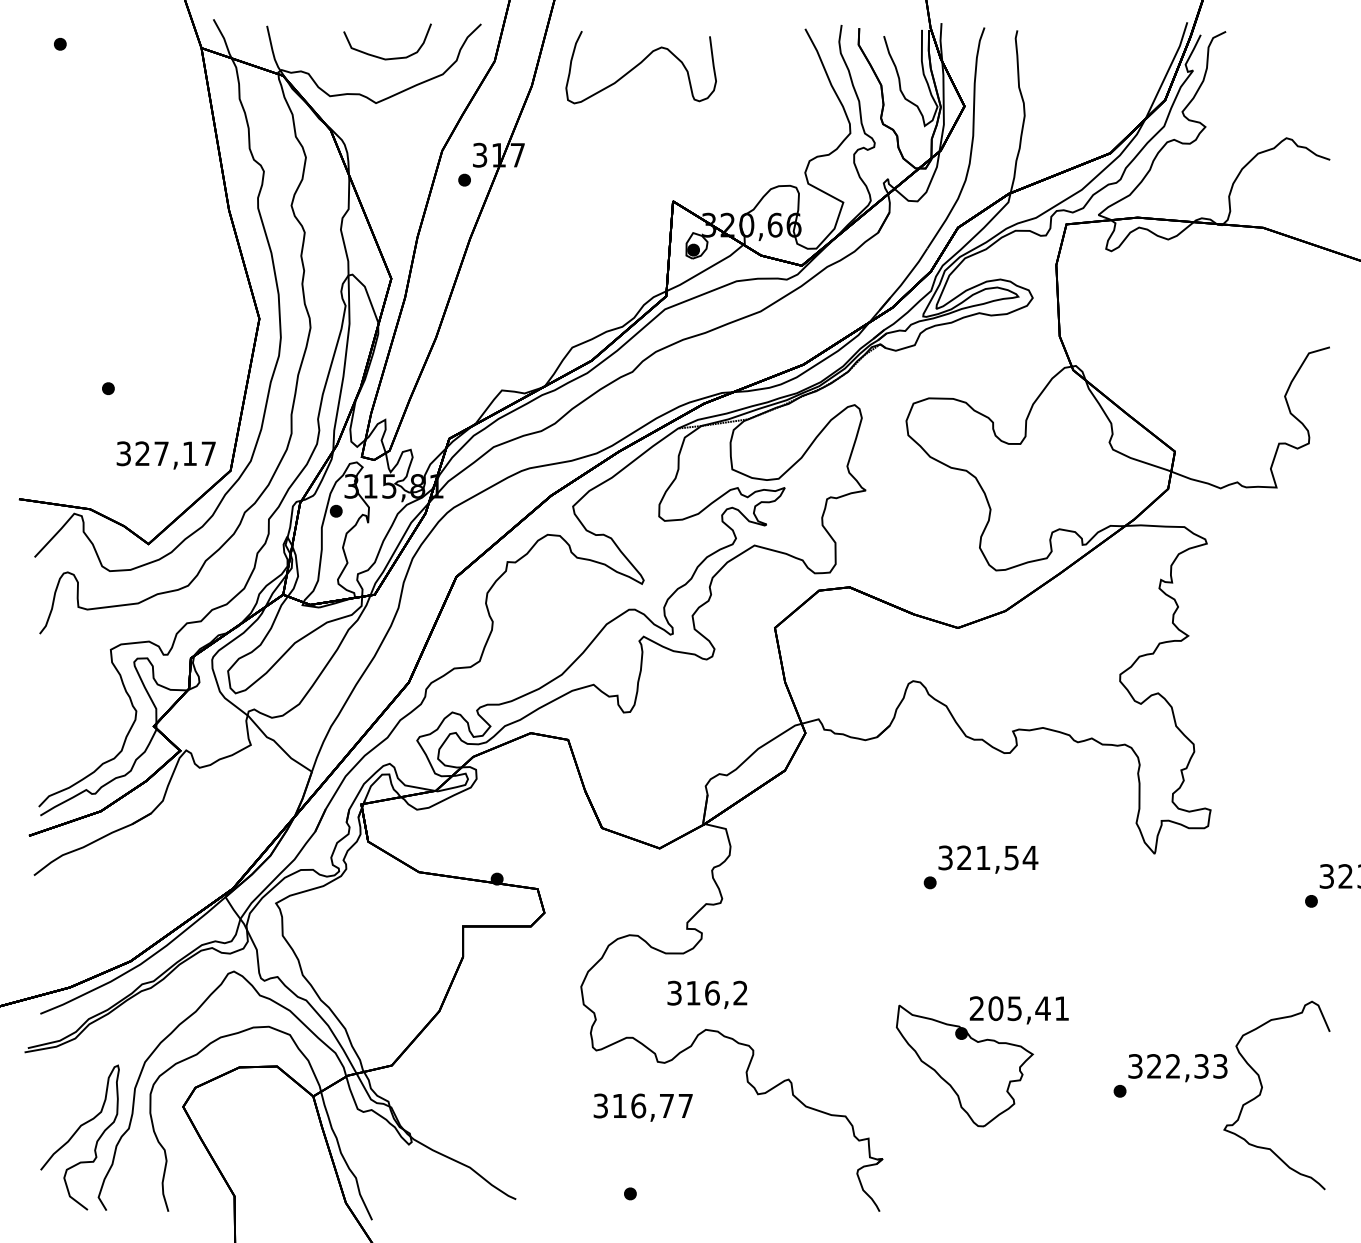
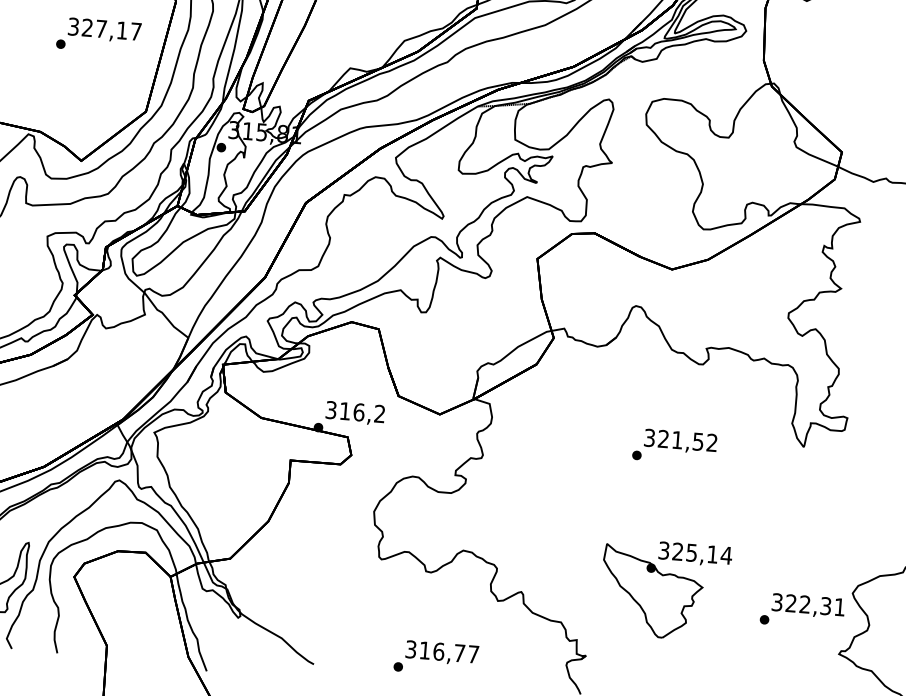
text: (165, 455) -> (104, 30), moved
text: (1030, 857) -> (712, 442), 321,54 -> 321,52
text: (707, 994) -> (355, 413), moved
text: (1019, 1008) -> (695, 553), 205,41 -> 325,14
text: (1220, 1066) -> (839, 607), 322,33 -> 322,31
text: (642, 1107) -> (441, 653), moved

